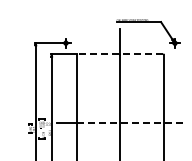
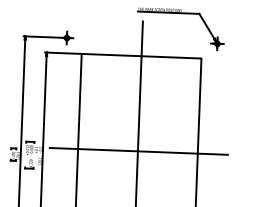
line: (120, 54) -> (141, 56), dashed -> solid
line: (131, 123) -> (153, 152), dashed -> solid

